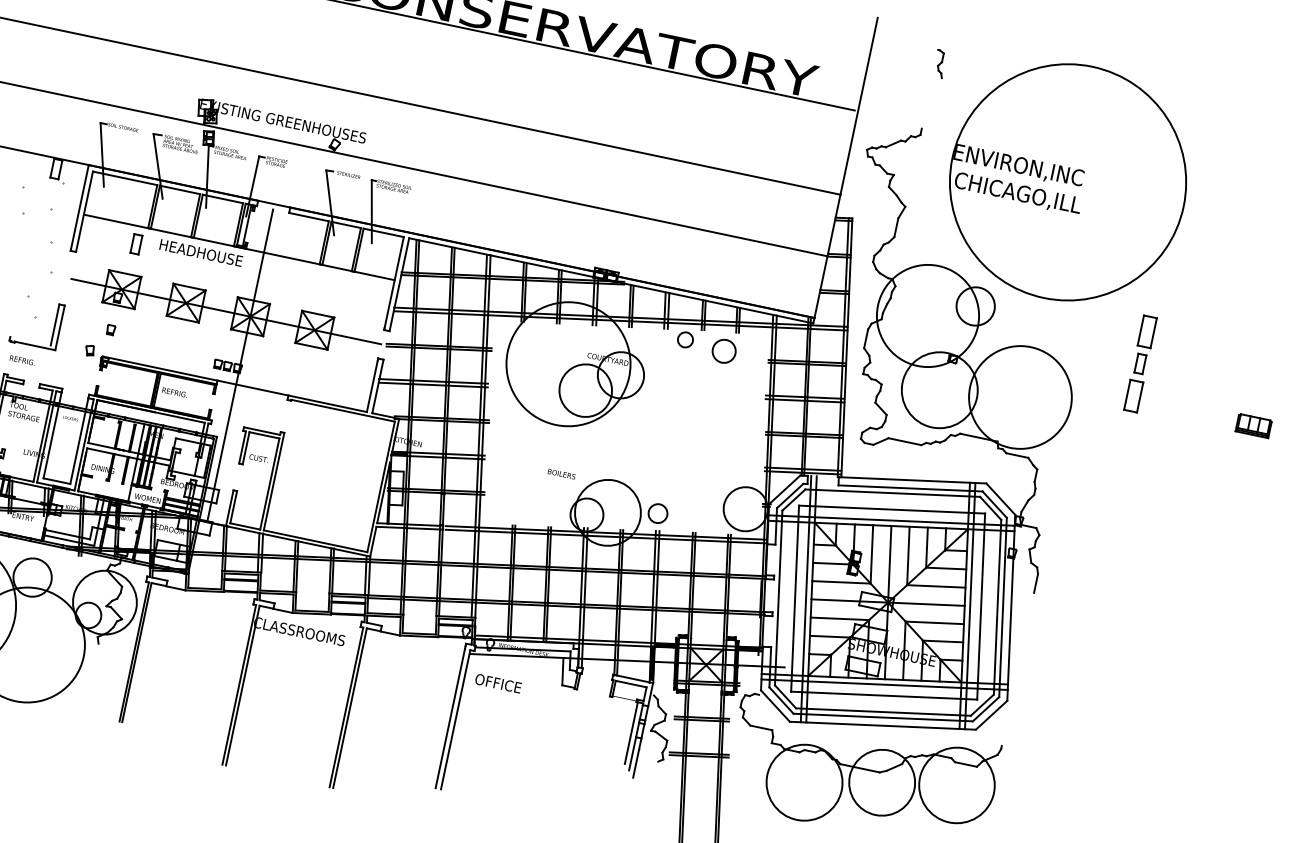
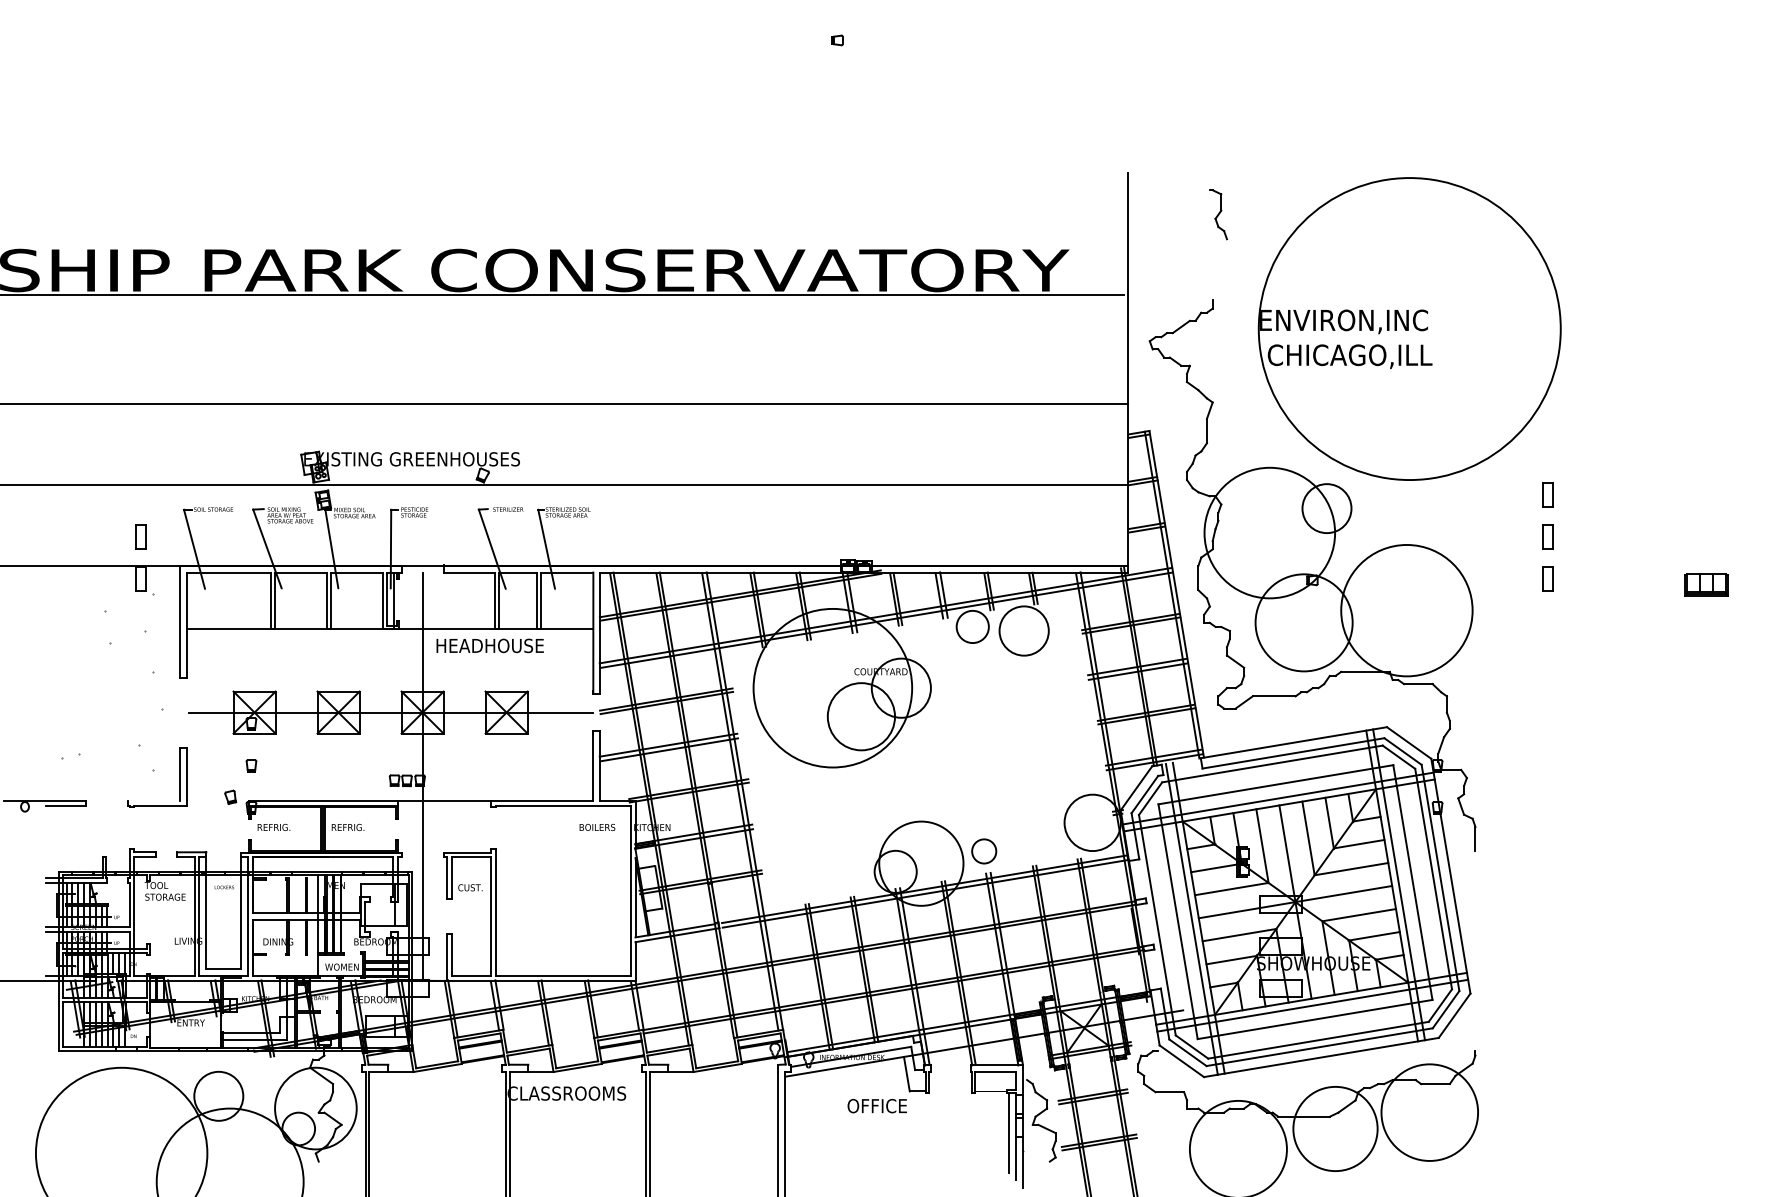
part: (940, 63) -> (1218, 214), size x1.43
part: (136, 243) -> (140, 536), moved
text: (200, 252) -> (489, 645), moved
part: (1146, 331) -> (1547, 494), size x0.62
circle: (685, 339) -> (972, 626), size x1.67
circle: (723, 350) -> (1023, 630), size x1.67
text: (22, 359) -> (273, 826), moved
part: (1133, 395) -> (1547, 578), size x0.62
text: (561, 474) -> (597, 827), moved
text: (497, 683) -> (876, 1106), moved

